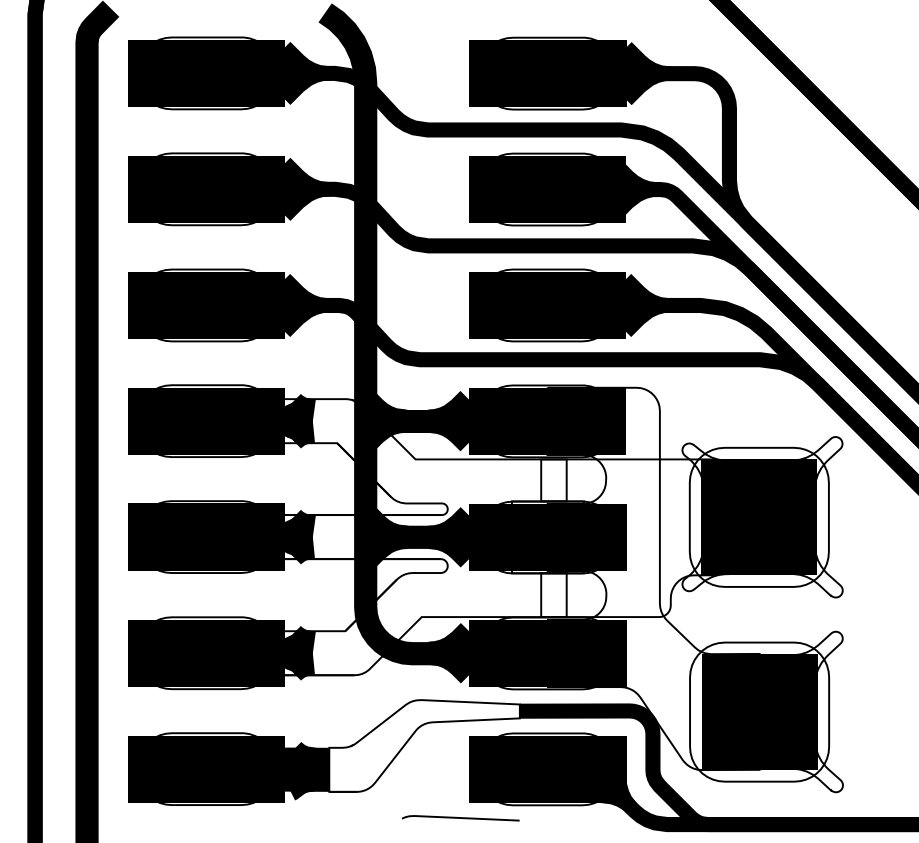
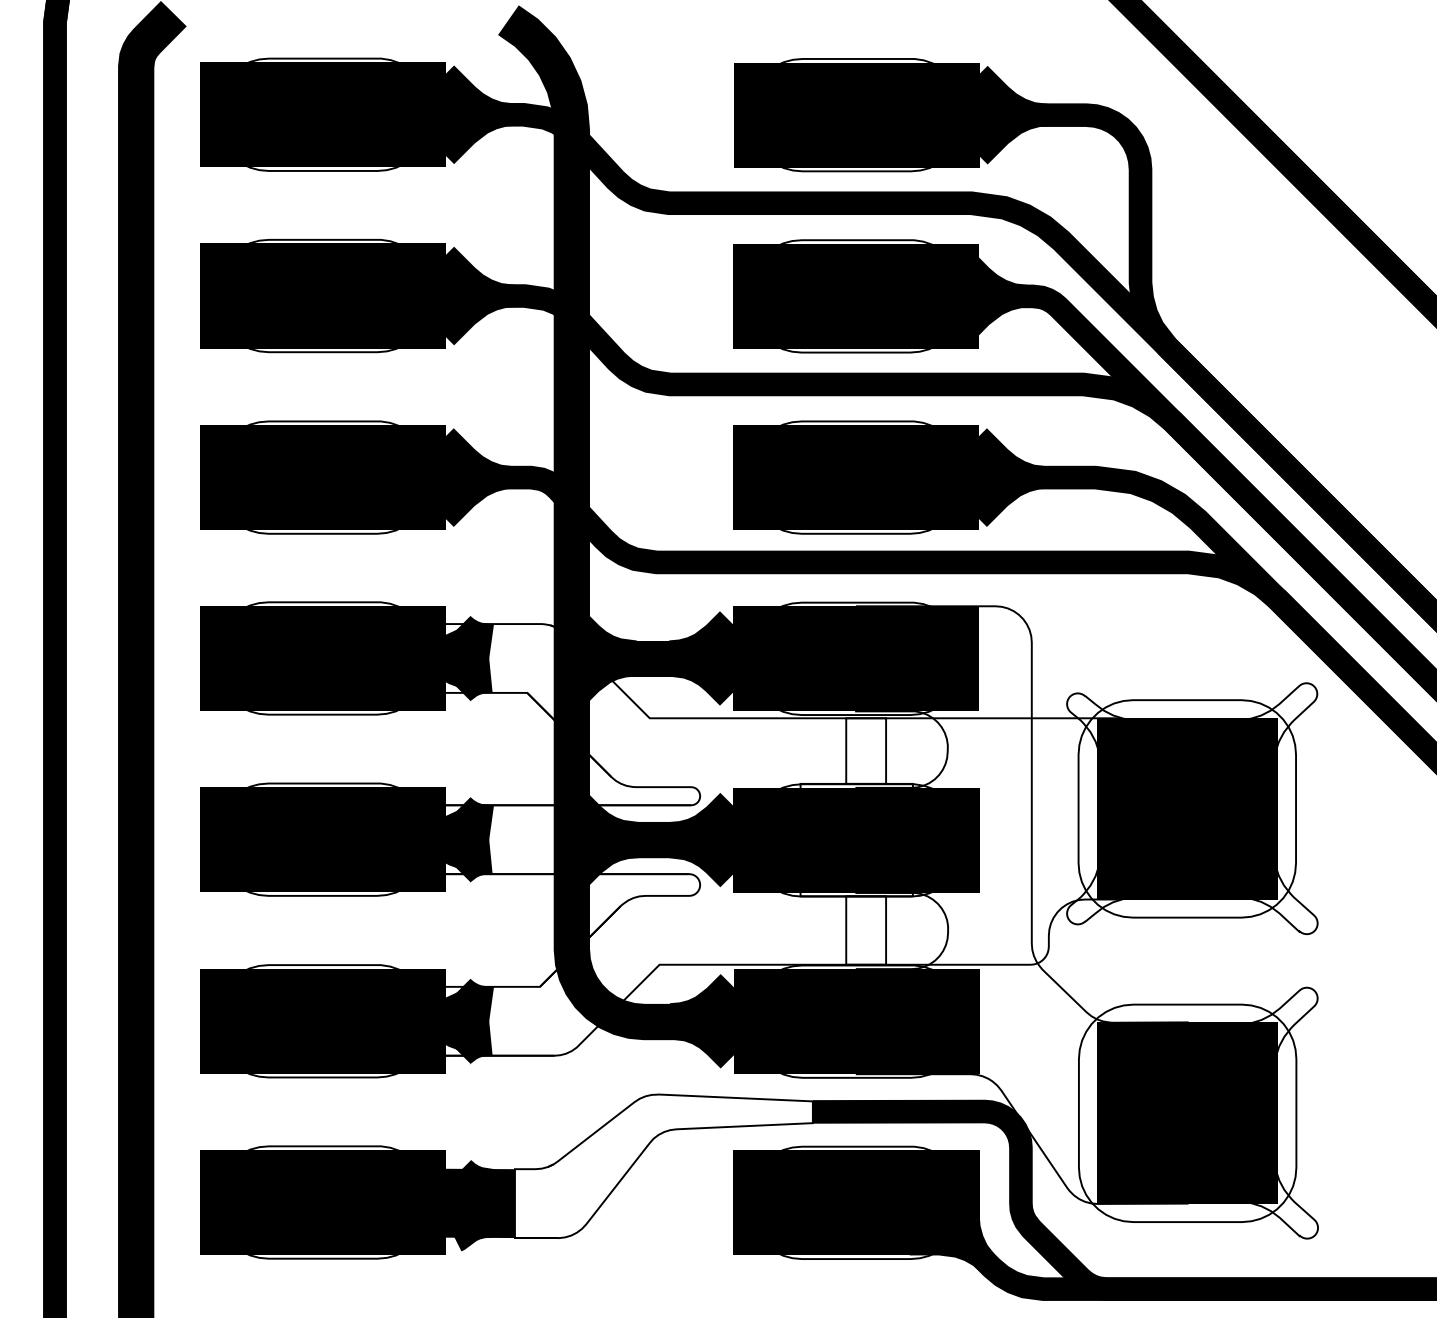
curve: (460, 818) -> (720, 1279), removed

